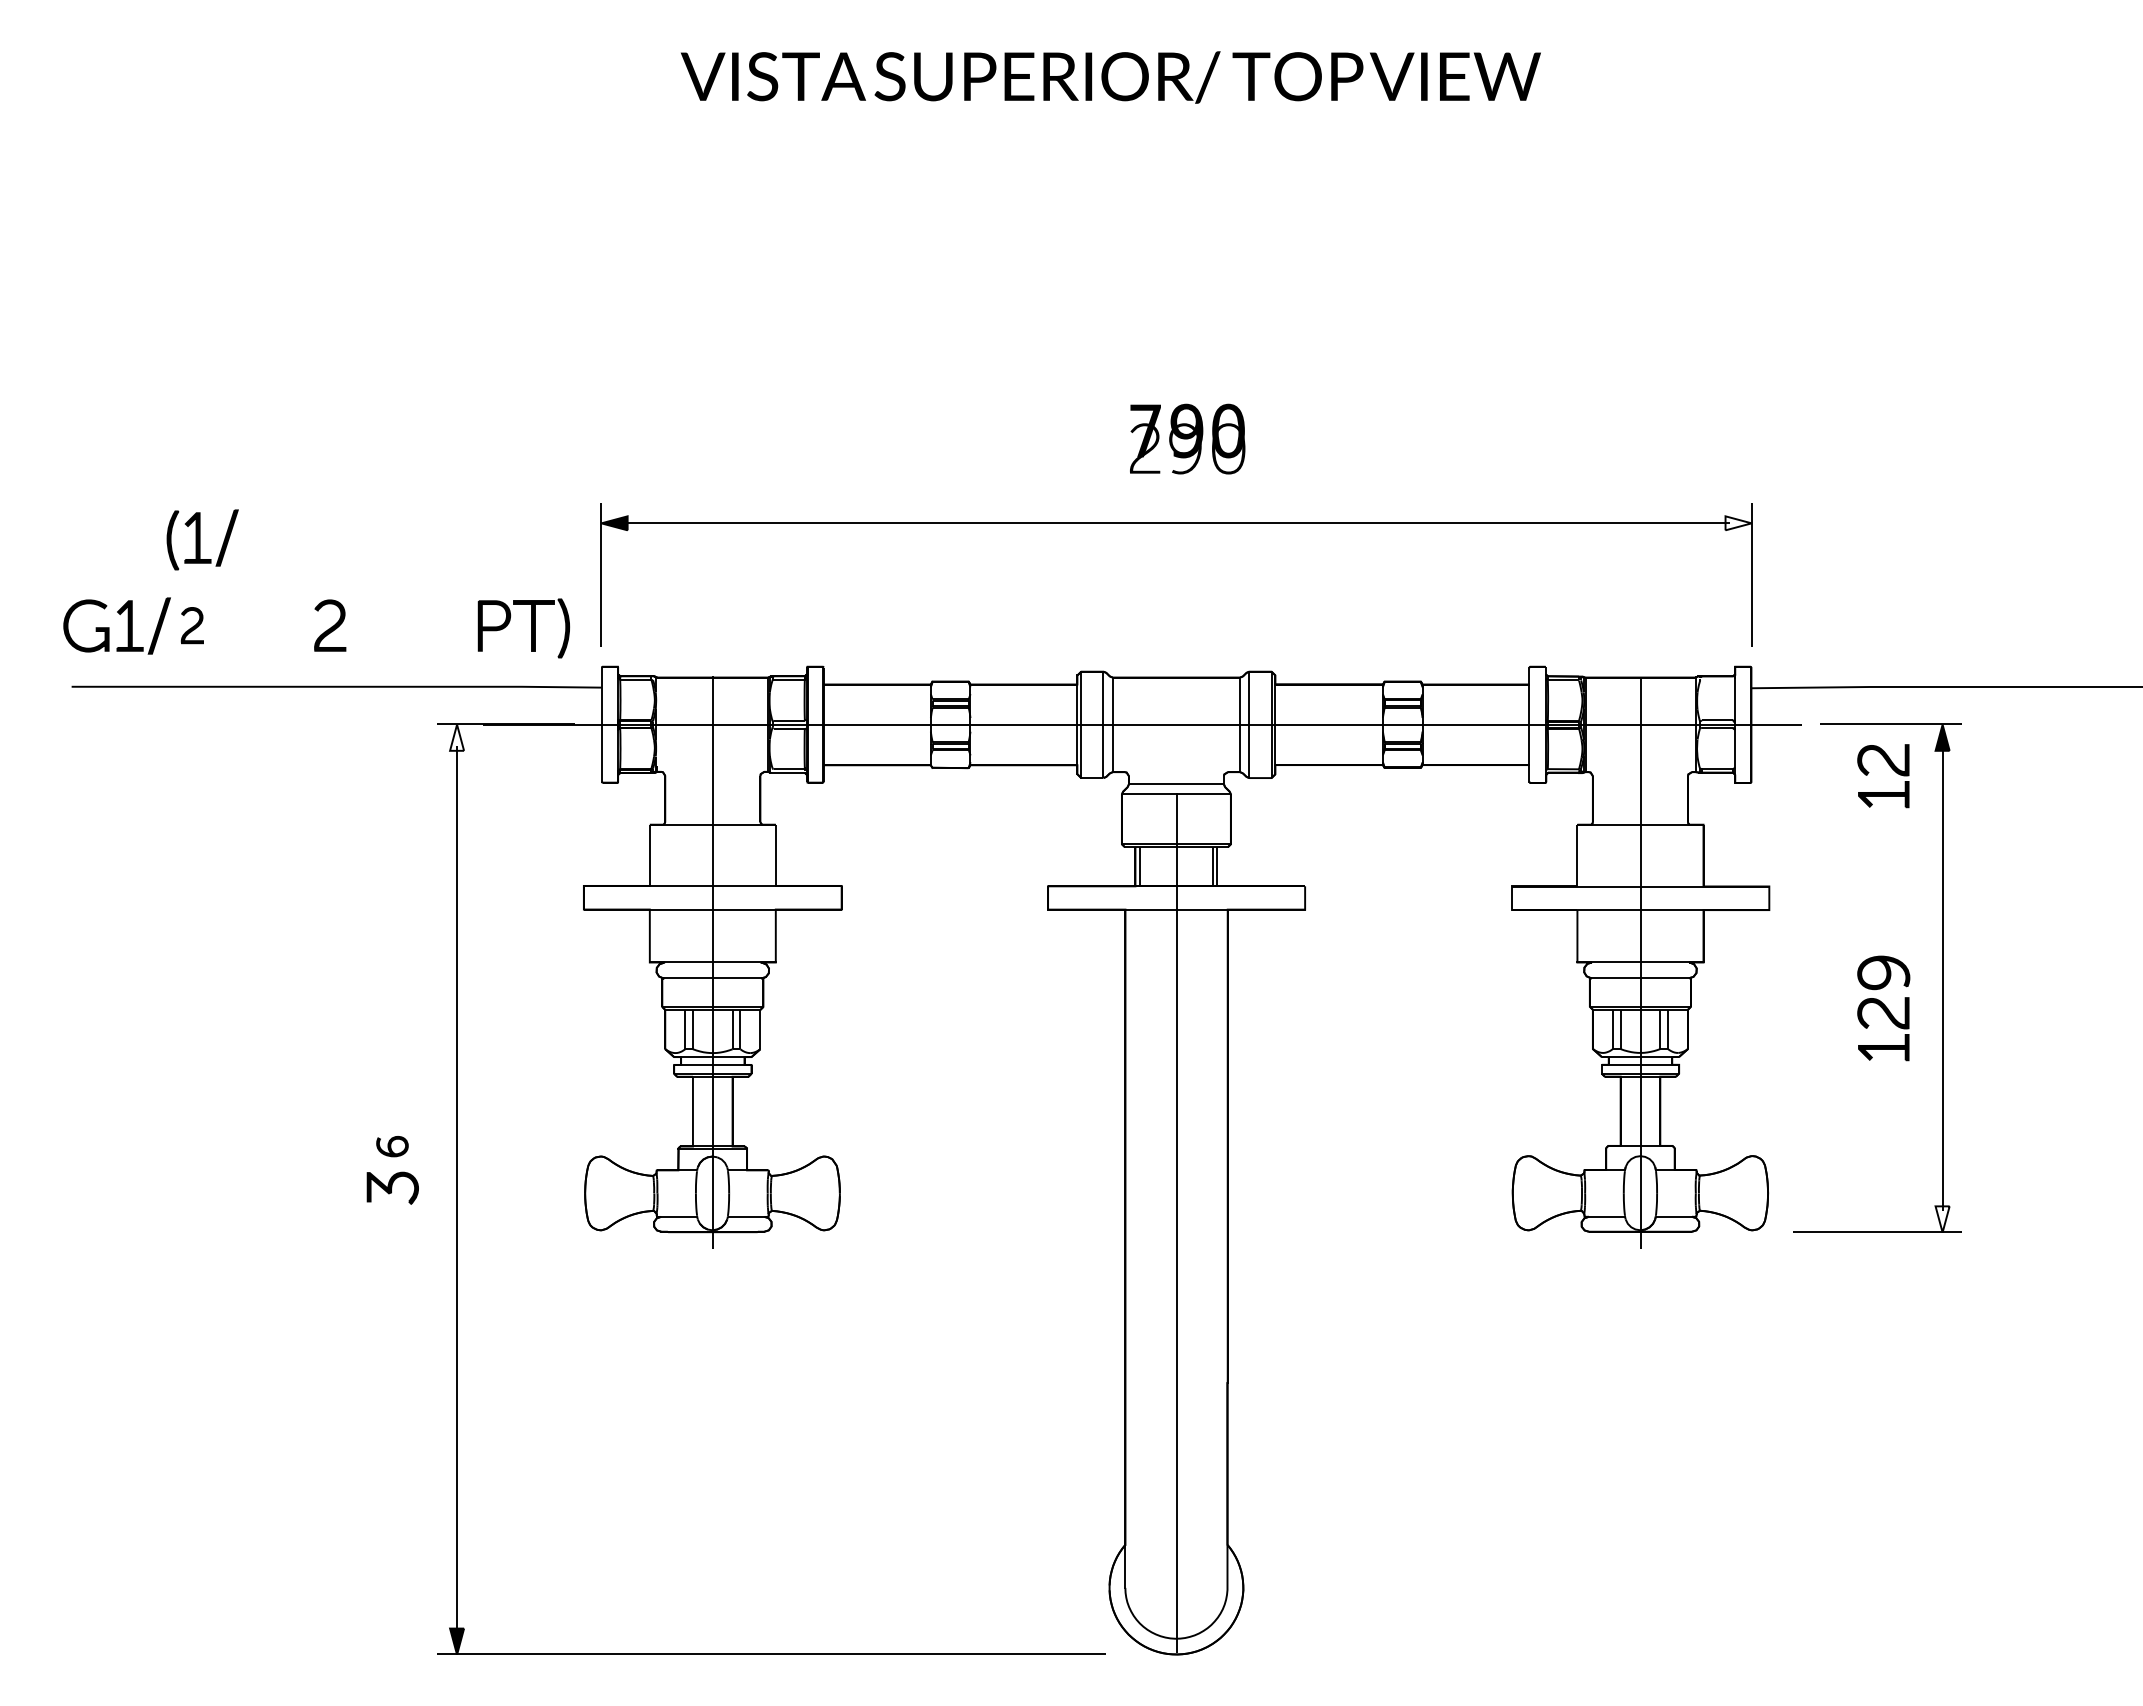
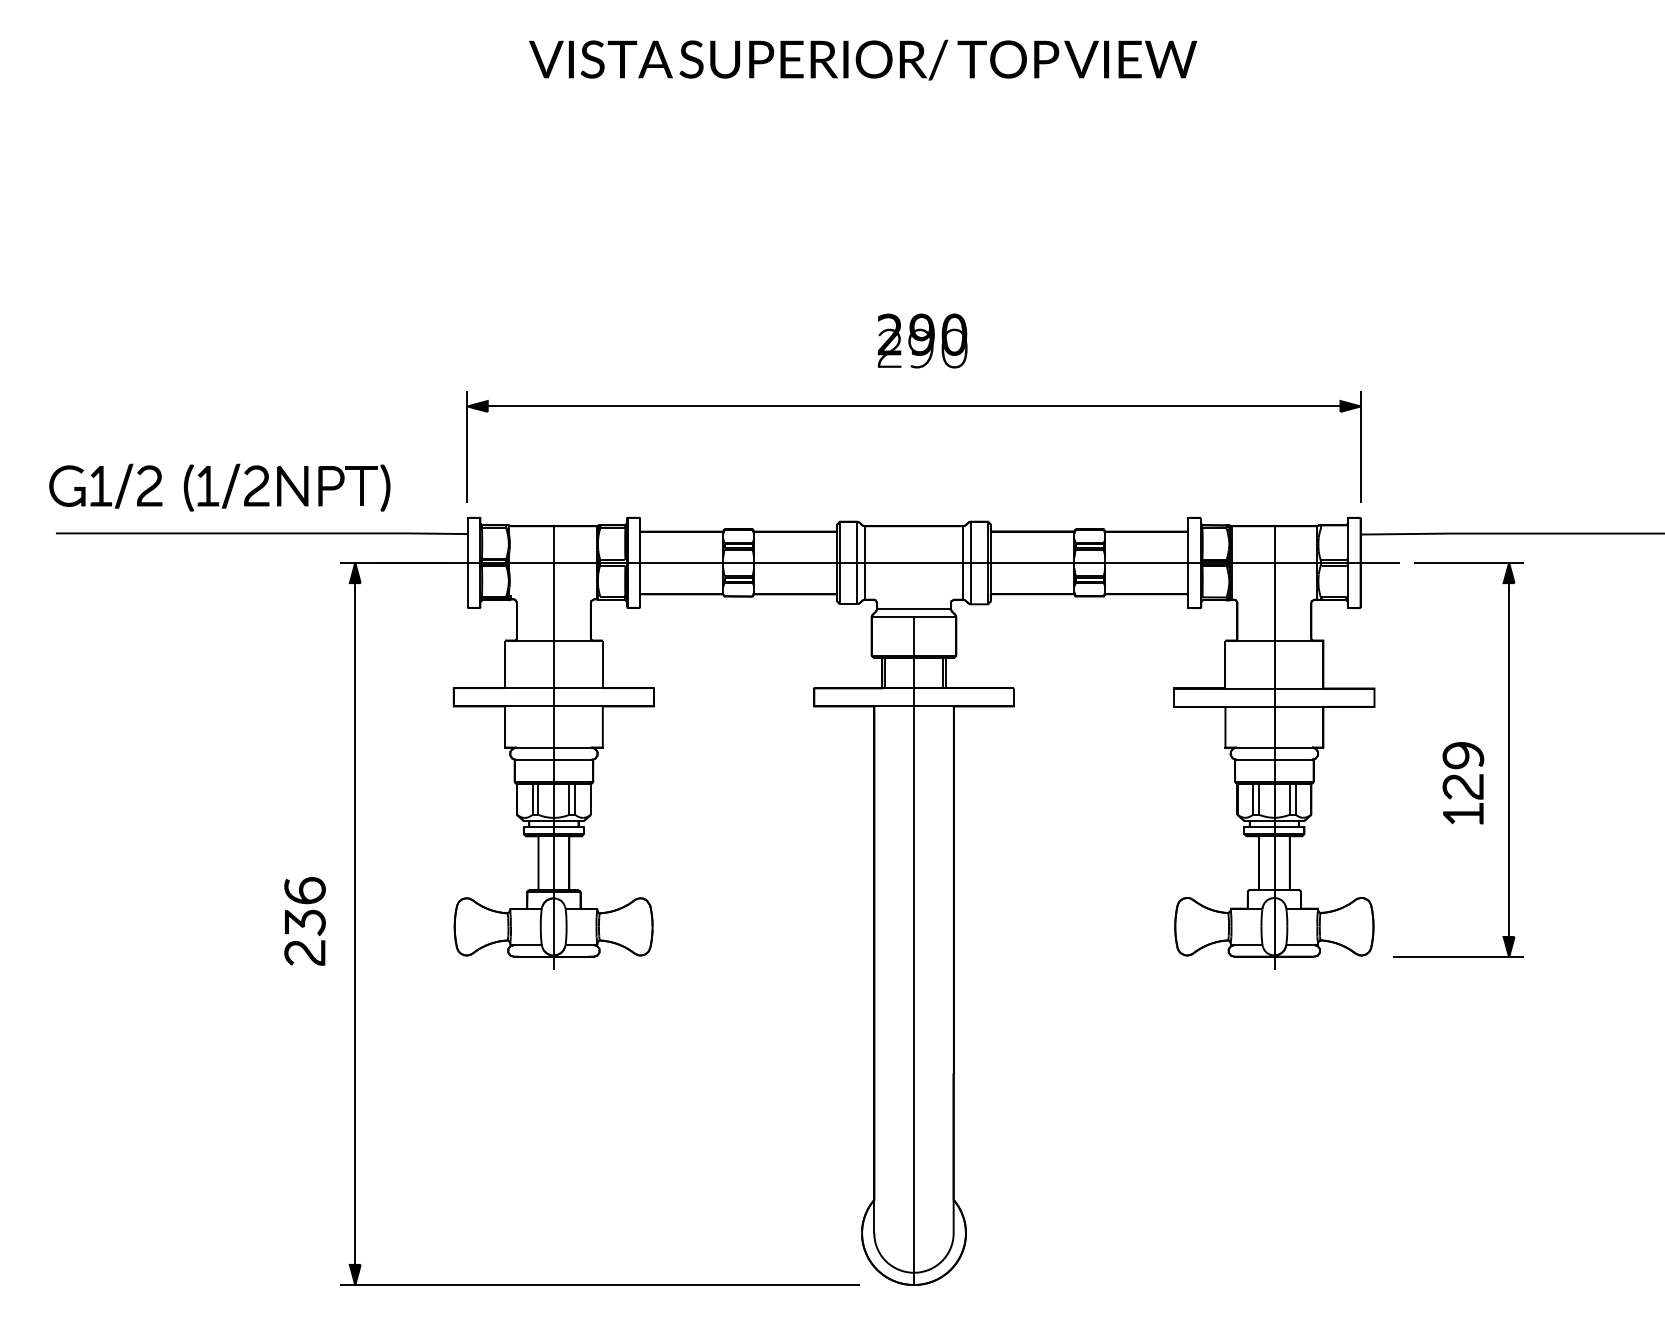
text: (1145, 430) -> (889, 334), 790 -> 290
fill: (1738, 523) -> (1350, 406), added
part: (202, 539) -> (211, 487), moved
part: (192, 625) -> (149, 485), size x1.43
part: (376, 625) -> (292, 485), added
part: (531, 628) -> (360, 488), moved
fill: (457, 737) -> (355, 572), added
part: (1891, 768) -> (1469, 596), removed
part: (392, 1146) -> (305, 890), size x1.67
fill: (1942, 1219) -> (1509, 947), added
part: (392, 1227) -> (305, 953), added

